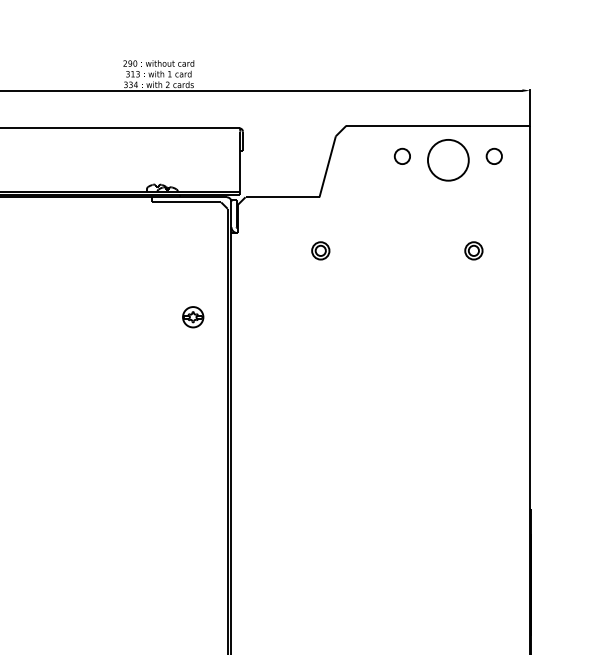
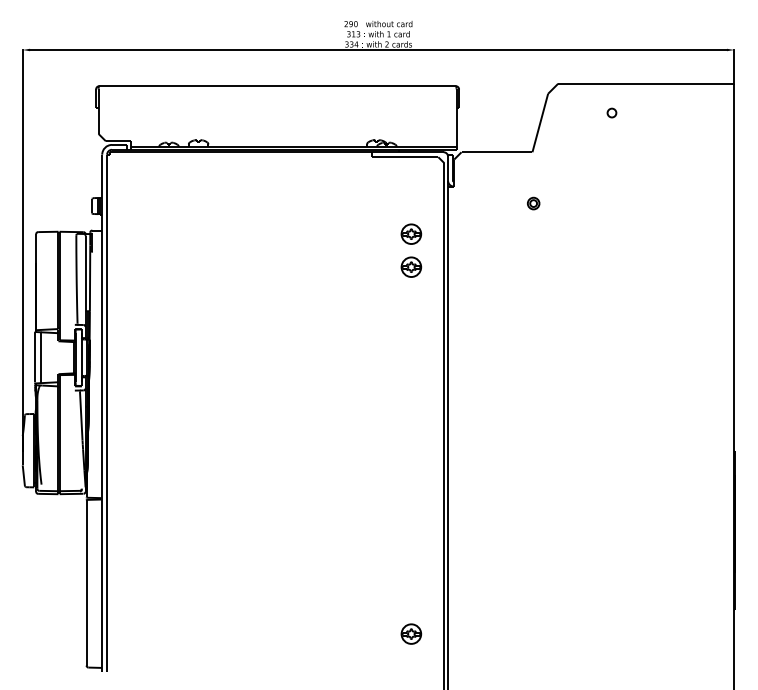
part: (401, 155) -> (611, 112), size x0.6
part: (493, 155) -> (699, 112), removed
part: (447, 159) -> (655, 116), removed
part: (320, 250) -> (533, 203), size x0.7
part: (473, 250) -> (680, 203), removed
part: (193, 282) -> (411, 233), added

